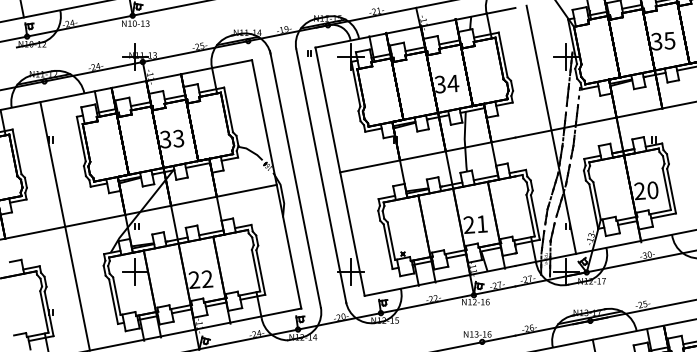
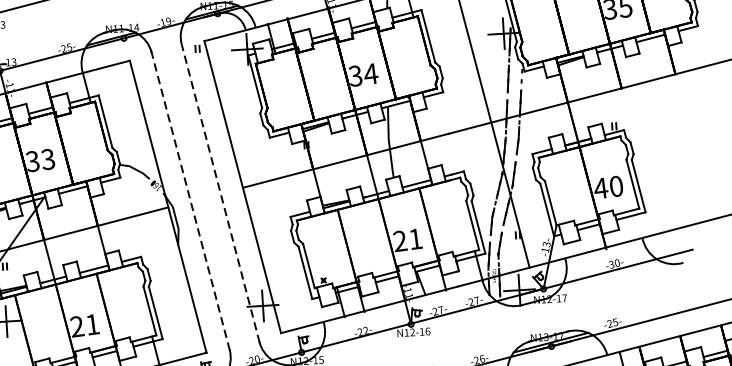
line: (321, 175) -> (220, 192), solid -> dashed
line: (295, 178) -> (190, 198), solid -> dashed
text: (639, 191) -> (600, 188), 20 -> 40
text: (207, 278) -> (92, 323), 22 -> 21

